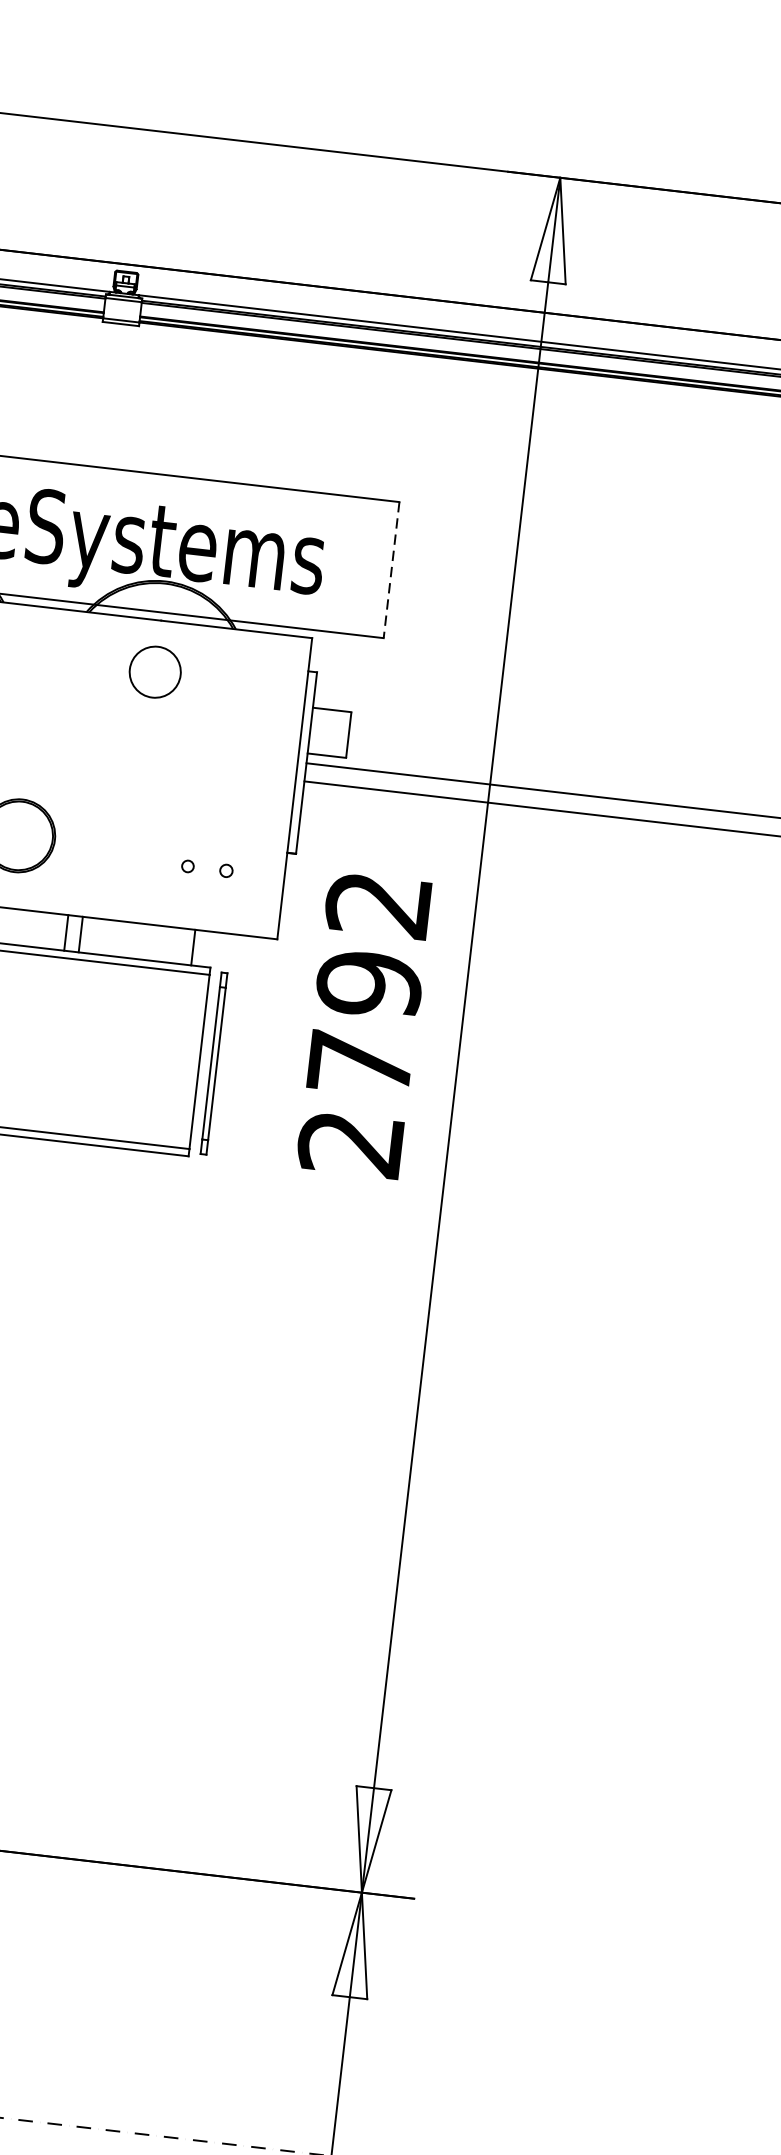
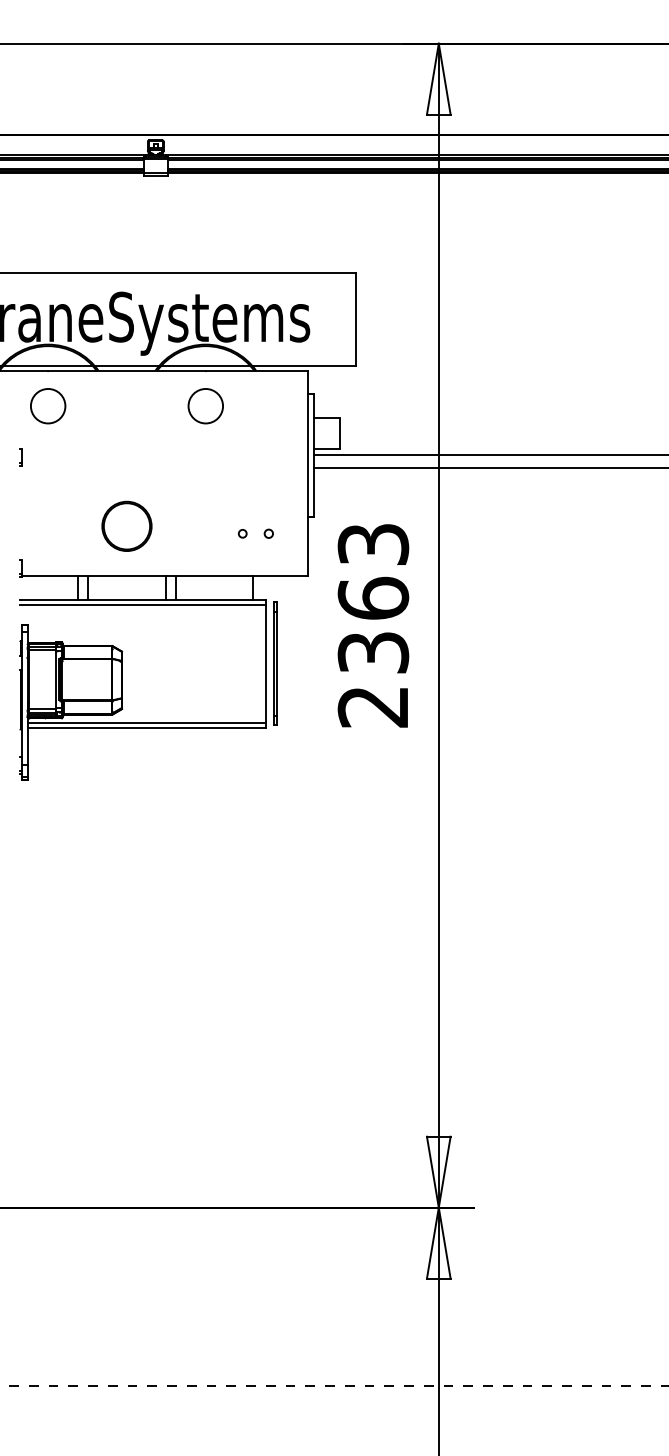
line: (391, 571) -> (356, 320), dashed -> solid
text: (369, 984) -> (373, 598), 2792 -> 2363

